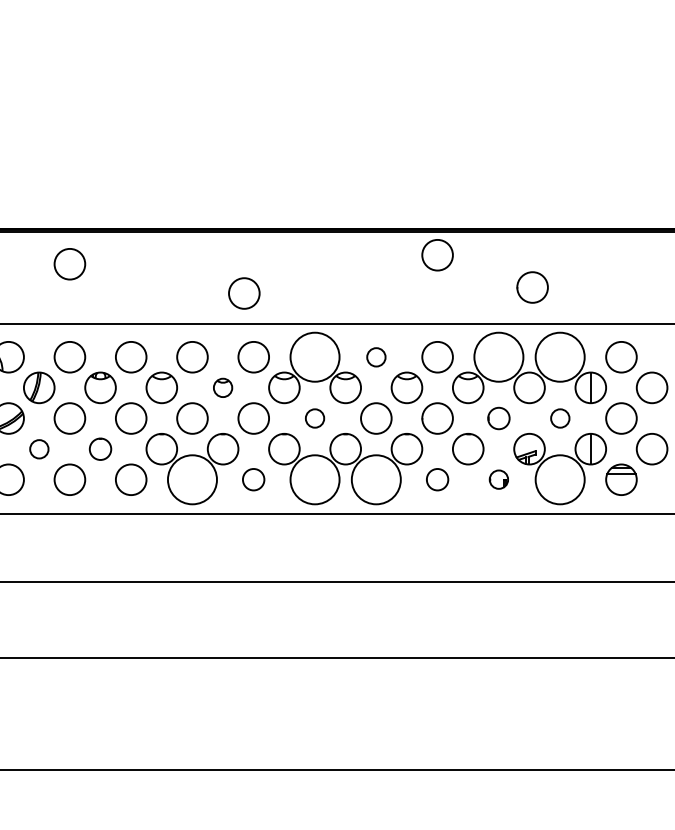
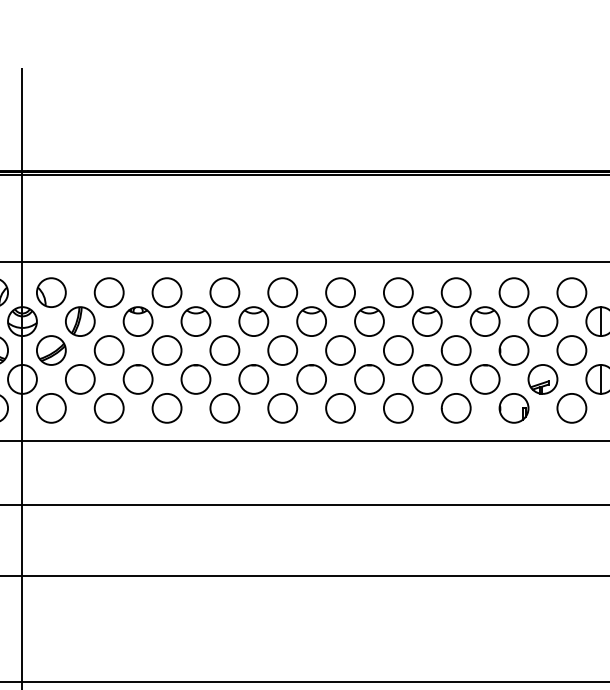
circle: (437, 255) -> (456, 196), removed
circle: (69, 264) -> (108, 205), removed
circle: (532, 287) -> (545, 226), removed
circle: (244, 293) -> (273, 232), removed
circle: (314, 356) -> (340, 291), size x0.62
circle: (498, 356) -> (513, 291), size x0.62
circle: (559, 356) -> (571, 291), size x0.62
circle: (376, 357) -> (398, 292), size x1.67
part: (222, 387) -> (253, 321), size x1.67
circle: (314, 418) -> (340, 350), size x1.67
part: (498, 418) -> (513, 350), size x1.43
circle: (560, 418) -> (572, 350), size x1.67
circle: (39, 449) -> (80, 379), size x1.67
circle: (100, 449) -> (138, 379), size x1.43
circle: (192, 479) -> (224, 408), size x0.62
circle: (253, 479) -> (282, 408), size x1.43
circle: (314, 479) -> (340, 408), size x0.62
circle: (376, 479) -> (398, 408), size x0.62
circle: (437, 479) -> (456, 408), size x1.43
part: (498, 479) -> (513, 408), size x1.67
circle: (559, 479) -> (571, 408), size x0.62

